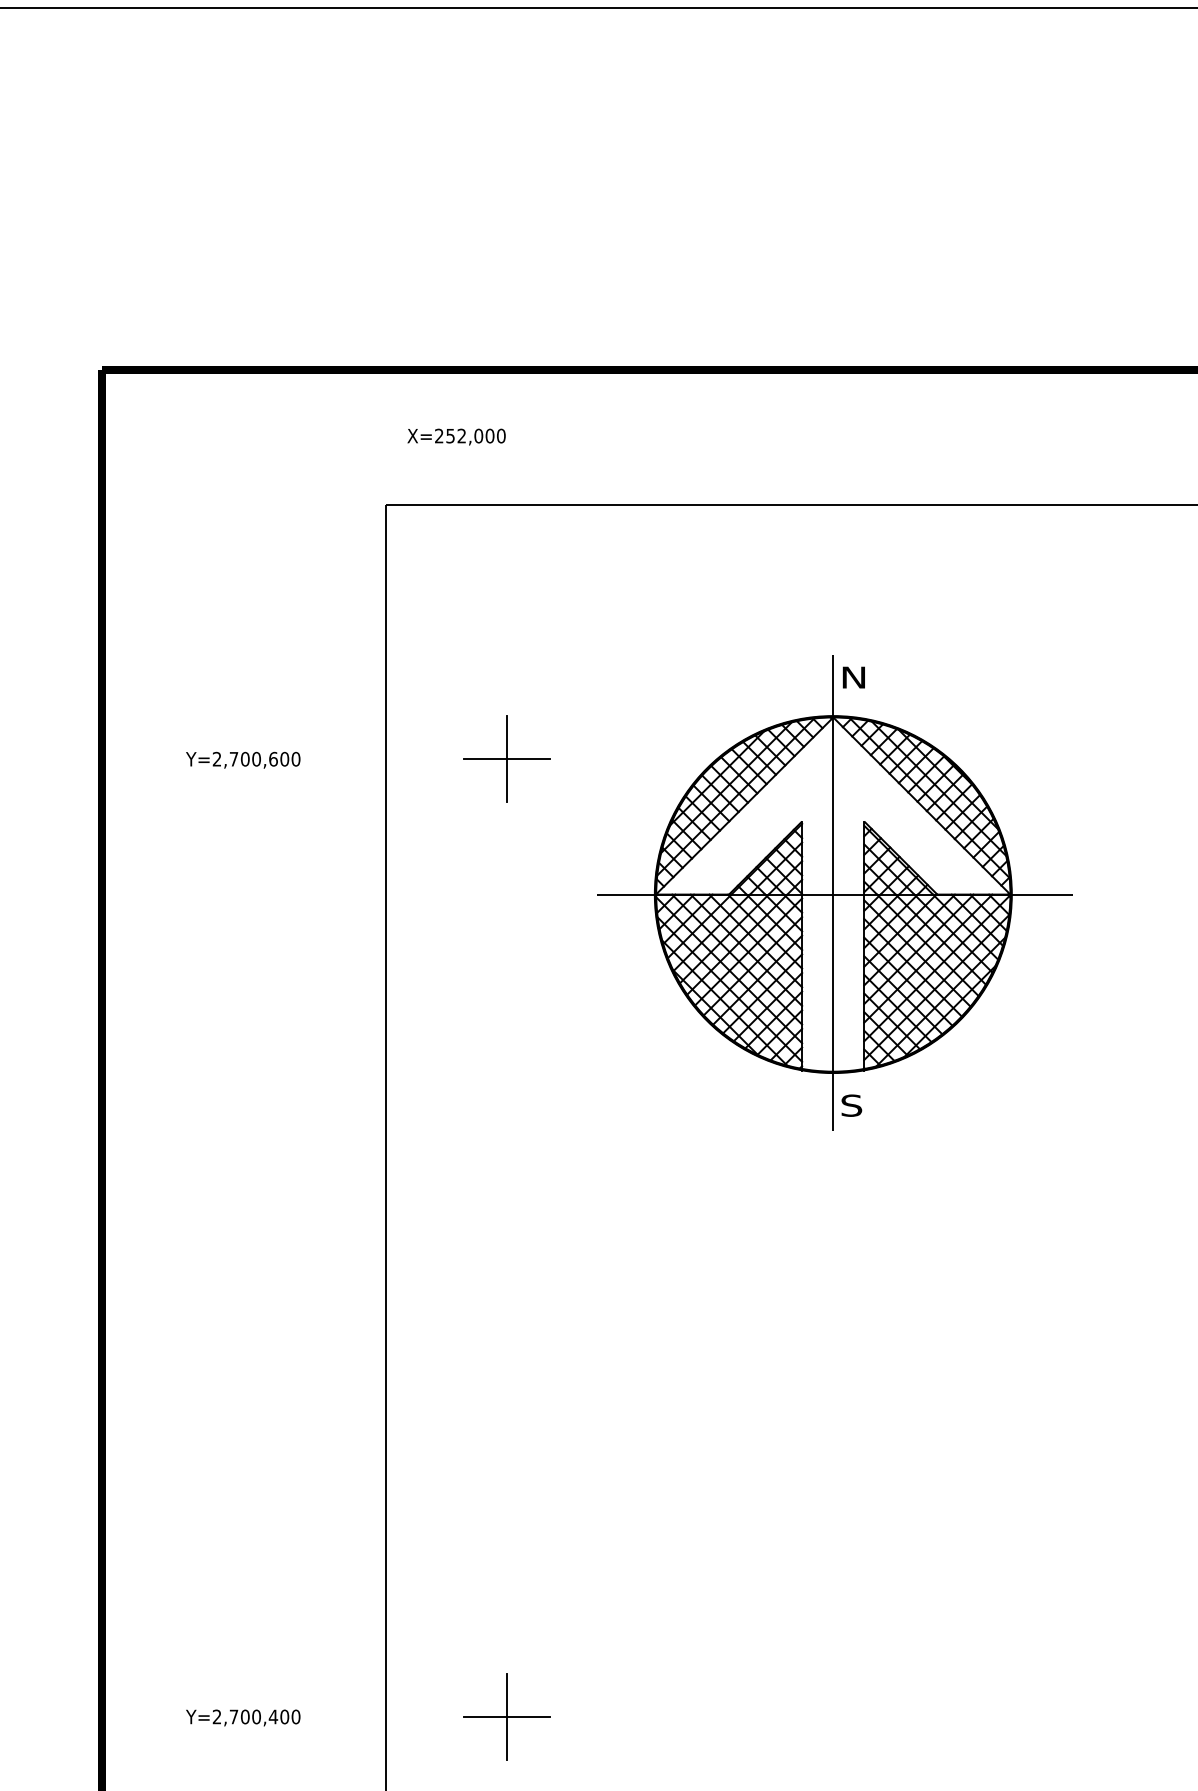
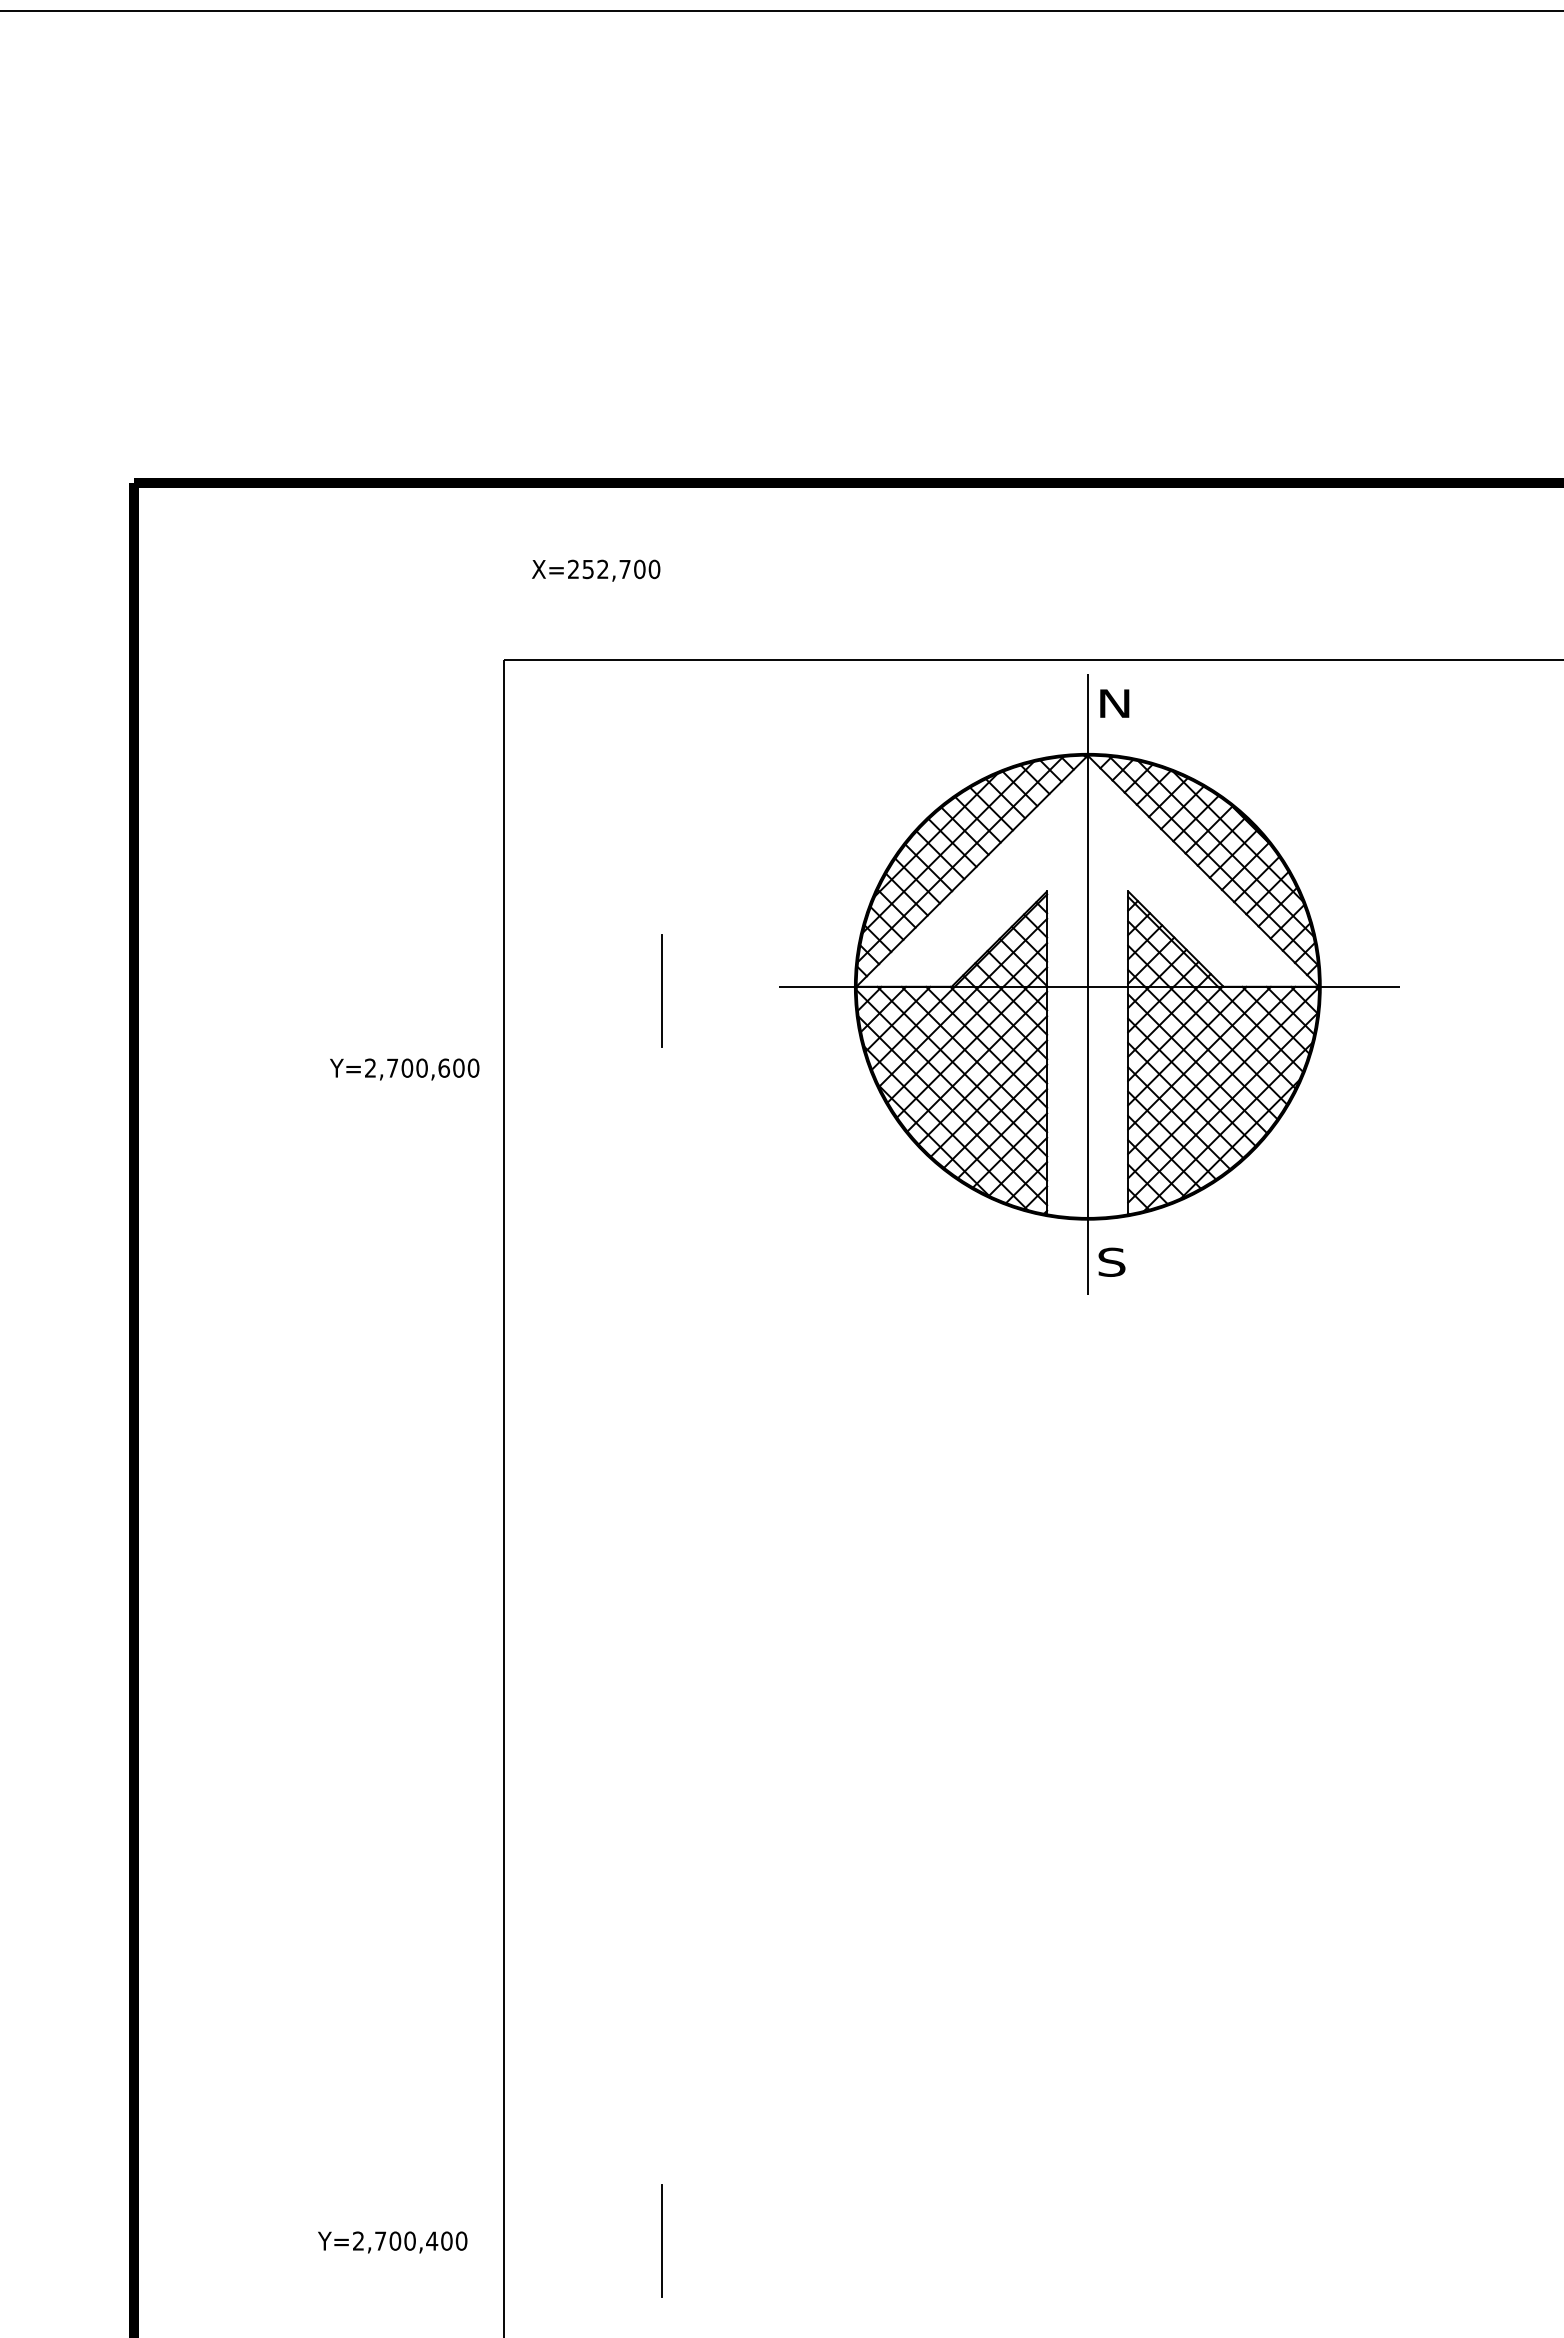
text: (478, 436) -> (624, 569), X=252,000 -> X=252,700
line: (506, 759) -> (661, 991), removed
text: (243, 760) -> (404, 1069), moved
part: (834, 892) -> (1089, 984), moved
line: (506, 1717) -> (661, 2241), removed
text: (243, 1718) -> (392, 2242), moved

